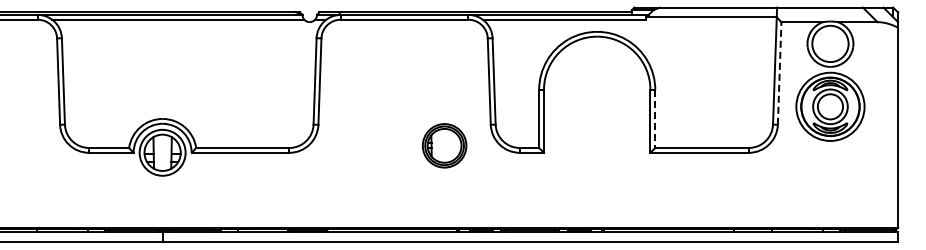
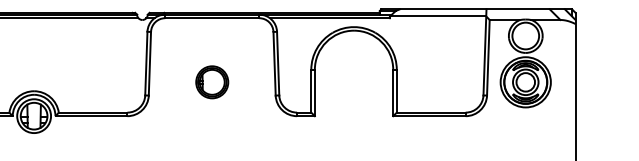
line: (779, 72) -> (488, 57), dashed -> solid
line: (655, 119) -> (396, 91), dashed -> solid
part: (444, 145) -> (212, 82), moved

